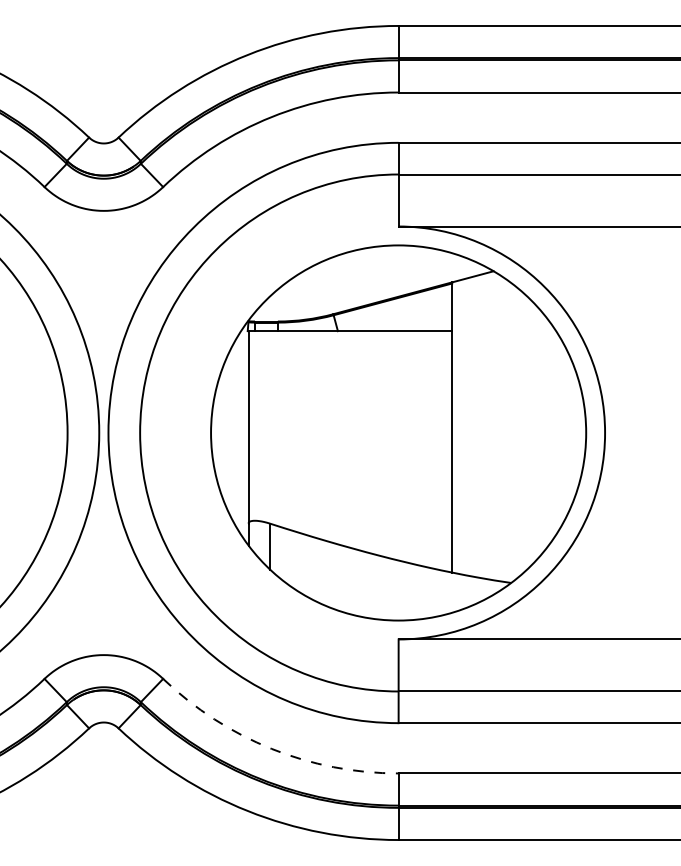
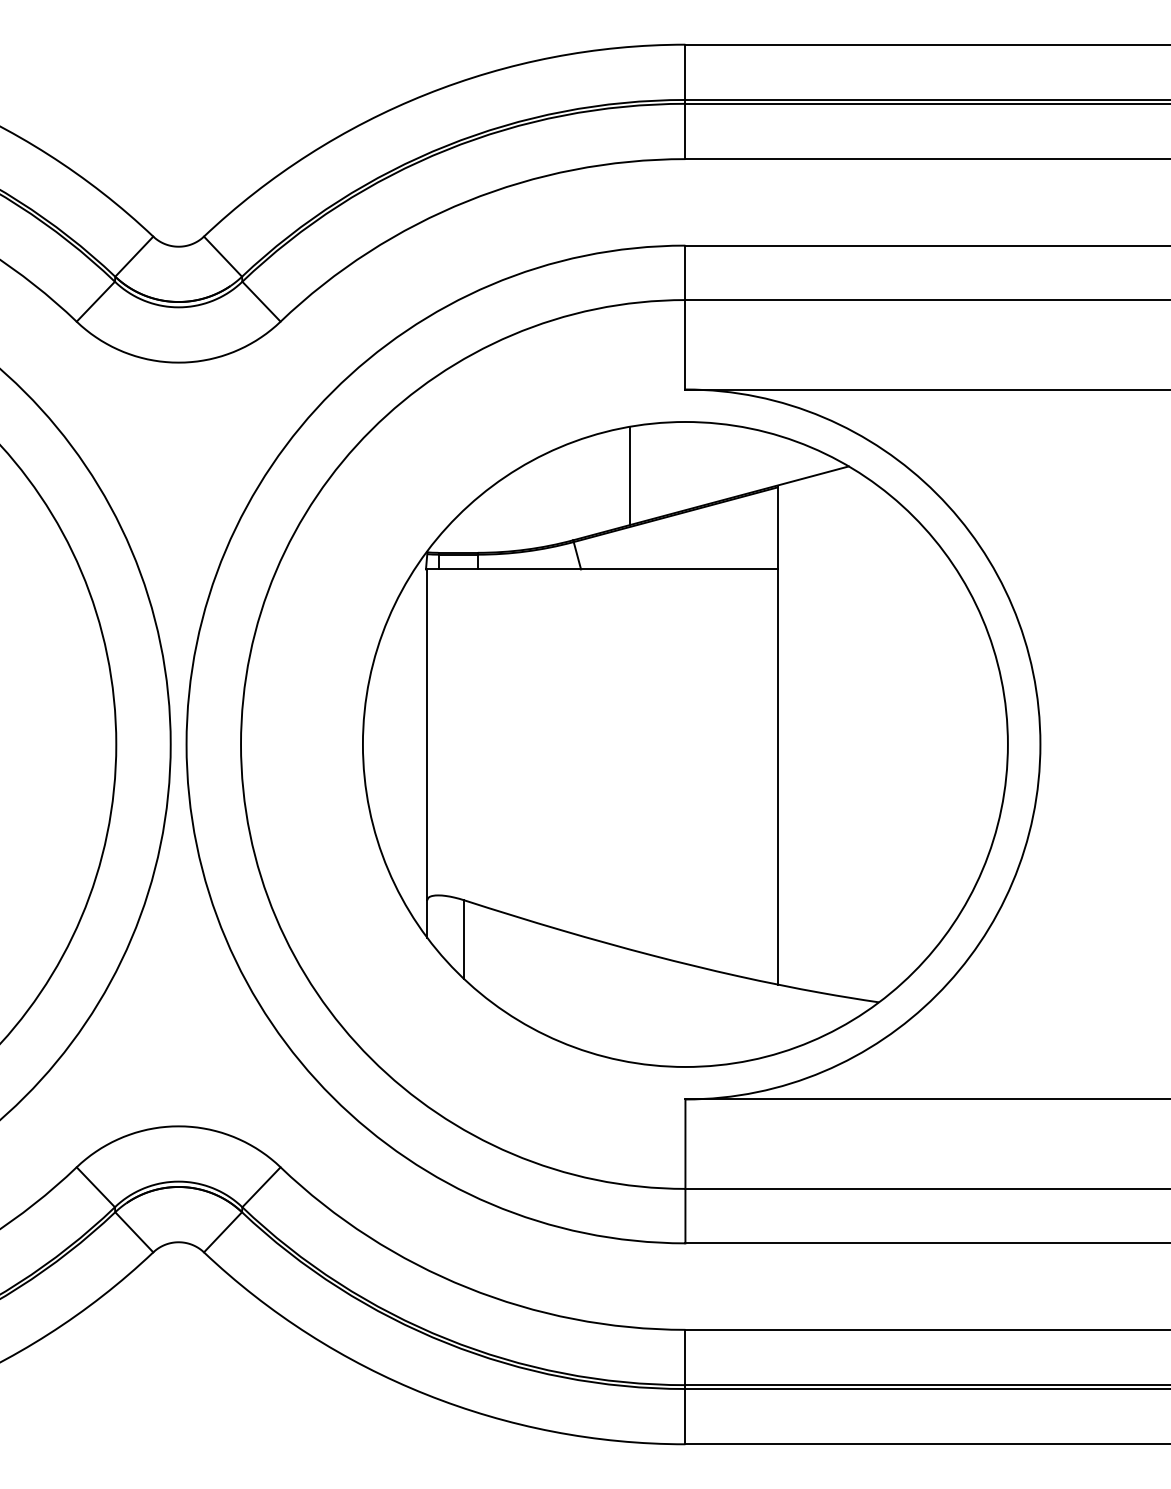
line: (366, 276) -> (630, 475), added
arc: (271, 748) -> (466, 1286), dashed -> solid

